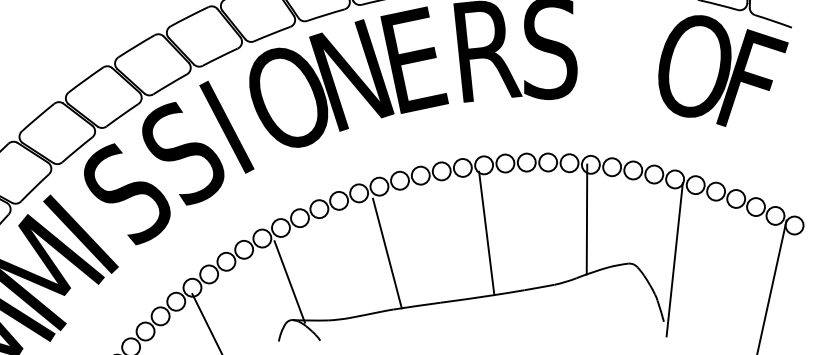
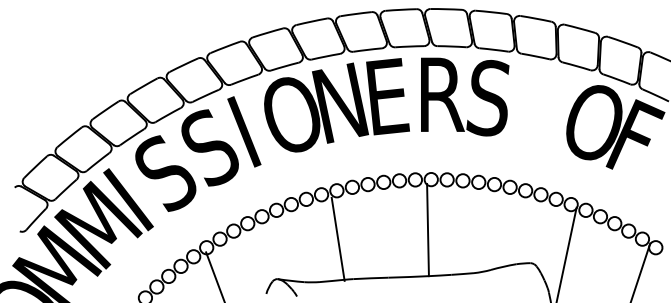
line: (586, 218) -> (502, 226), removed
line: (386, 252) -> (337, 238), moved
line: (289, 281) -> (278, 250), removed

